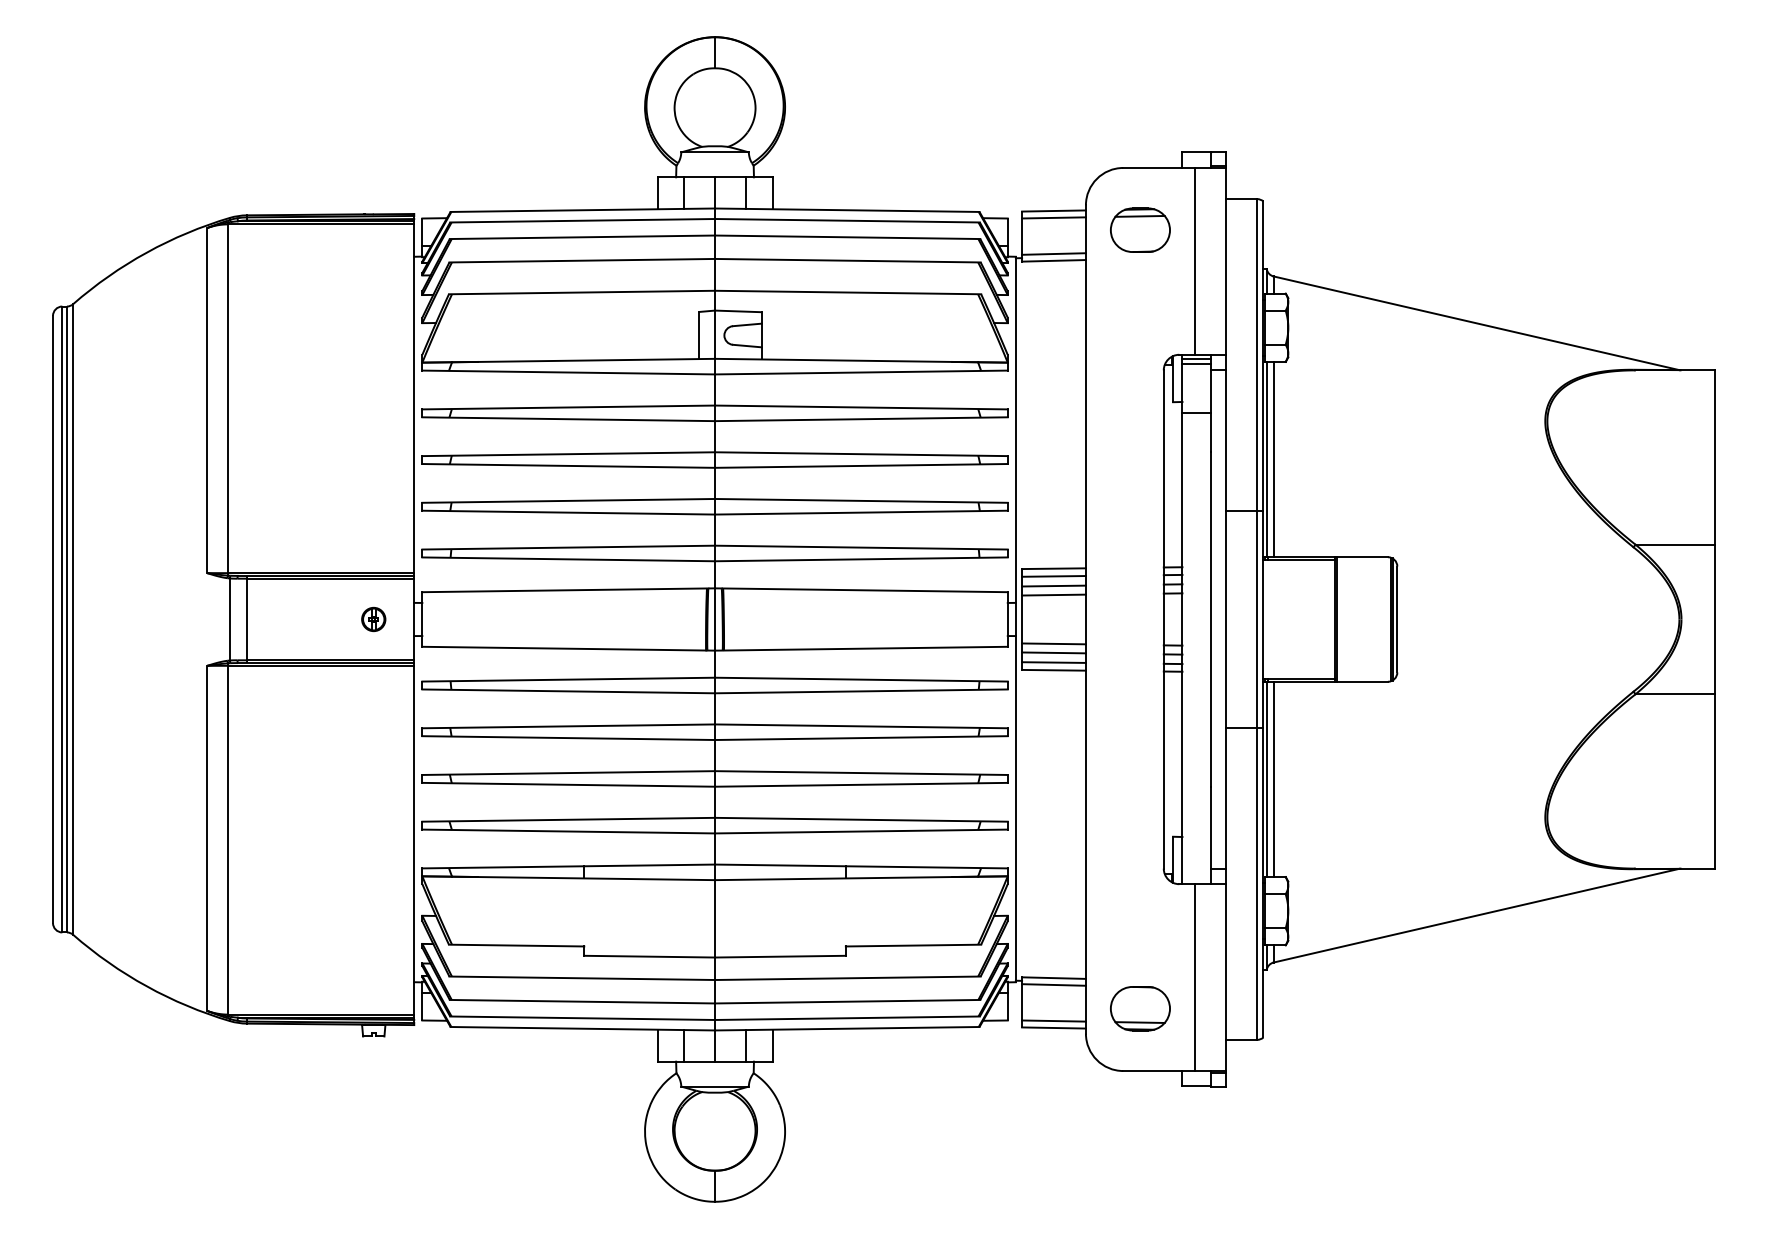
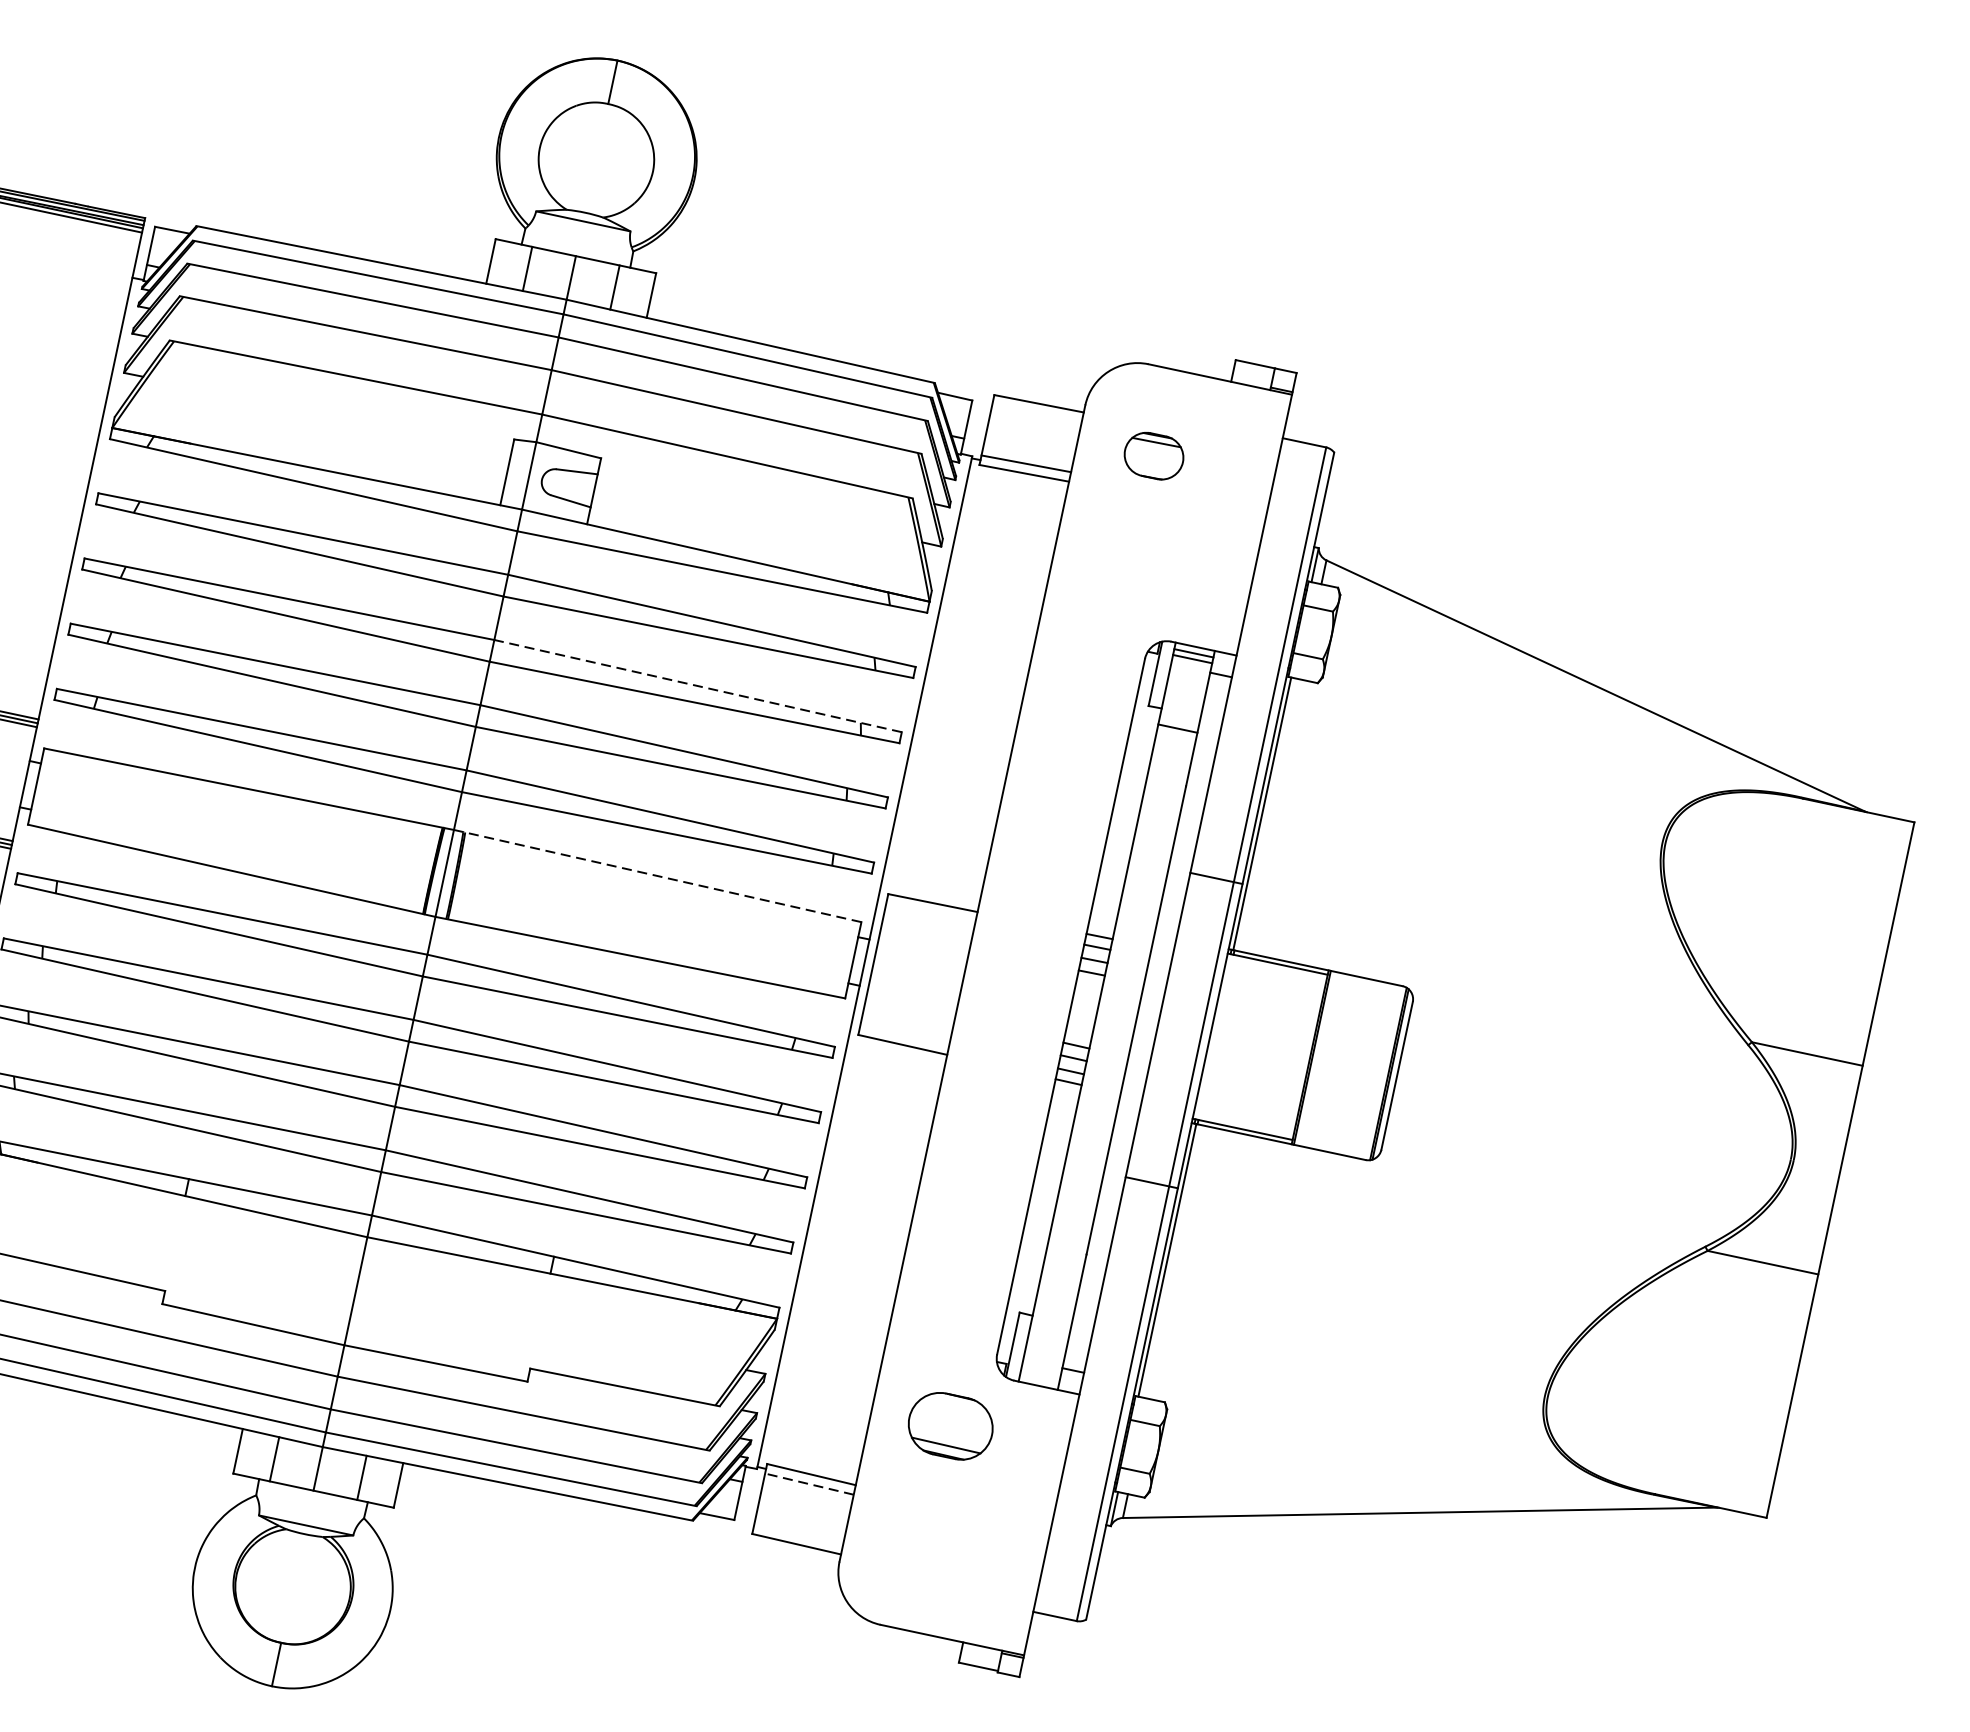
line: (1053, 217) -> (1036, 412), removed
part: (1140, 229) -> (1154, 455), size x0.7
line: (1194, 260) -> (1220, 514), removed
line: (860, 454) -> (696, 686), solid -> dashed
line: (1273, 459) -> (1271, 815), removed
line: (1053, 576) -> (929, 913), removed
line: (1053, 585) -> (927, 926), removed
line: (860, 590) -> (656, 876), solid -> dashed
line: (1053, 594) -> (924, 938), removed
line: (1053, 643) -> (910, 1007), removed
line: (1053, 652) -> (907, 1019), removed
line: (1053, 662) -> (904, 1033), removed
line: (1273, 779) -> (1176, 1262), removed
line: (1194, 977) -> (1007, 1515), removed
line: (1054, 984) -> (810, 1483), solid -> dashed
part: (1140, 1008) -> (950, 1426), moved
line: (1053, 1020) -> (798, 1533), removed

